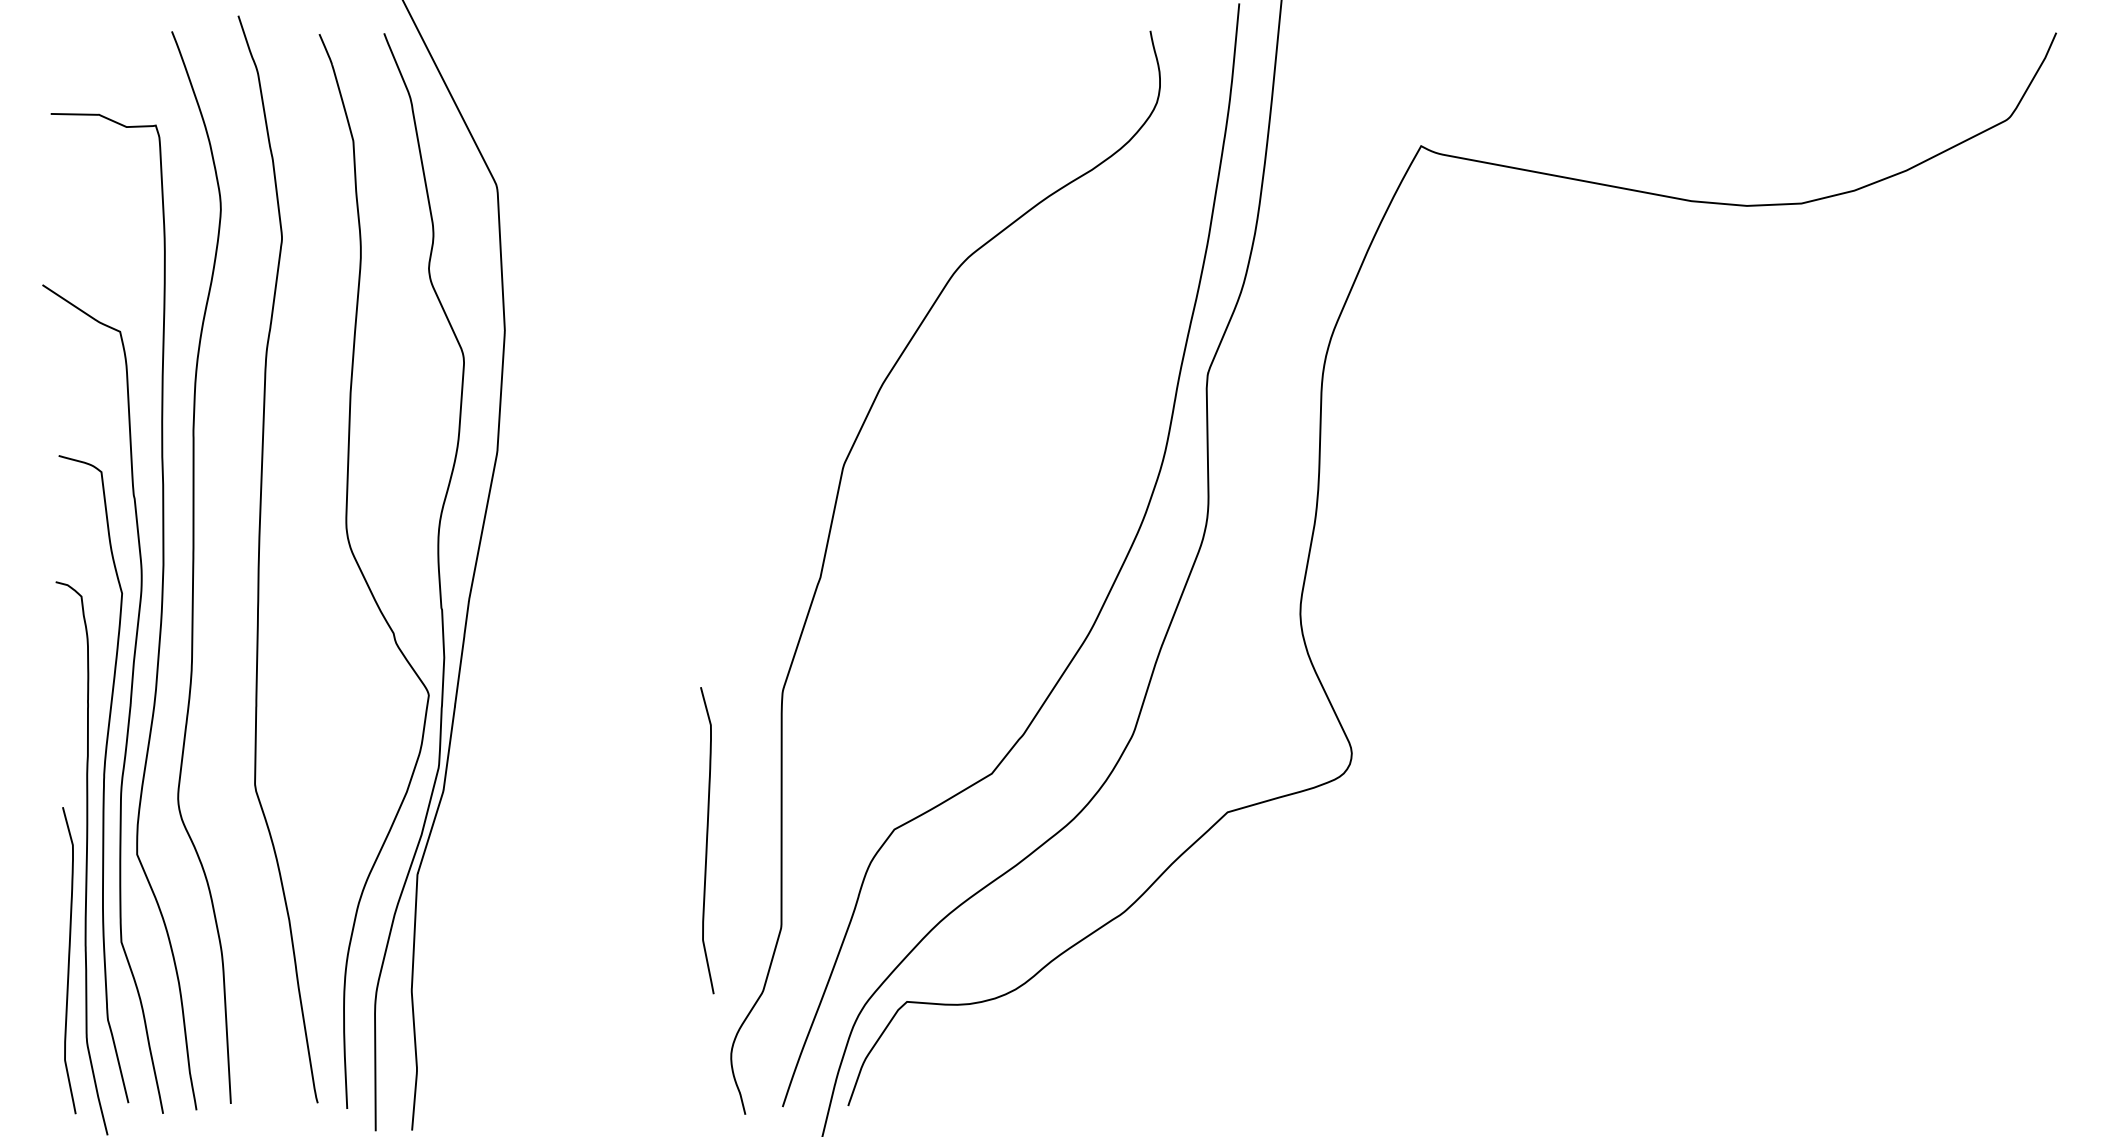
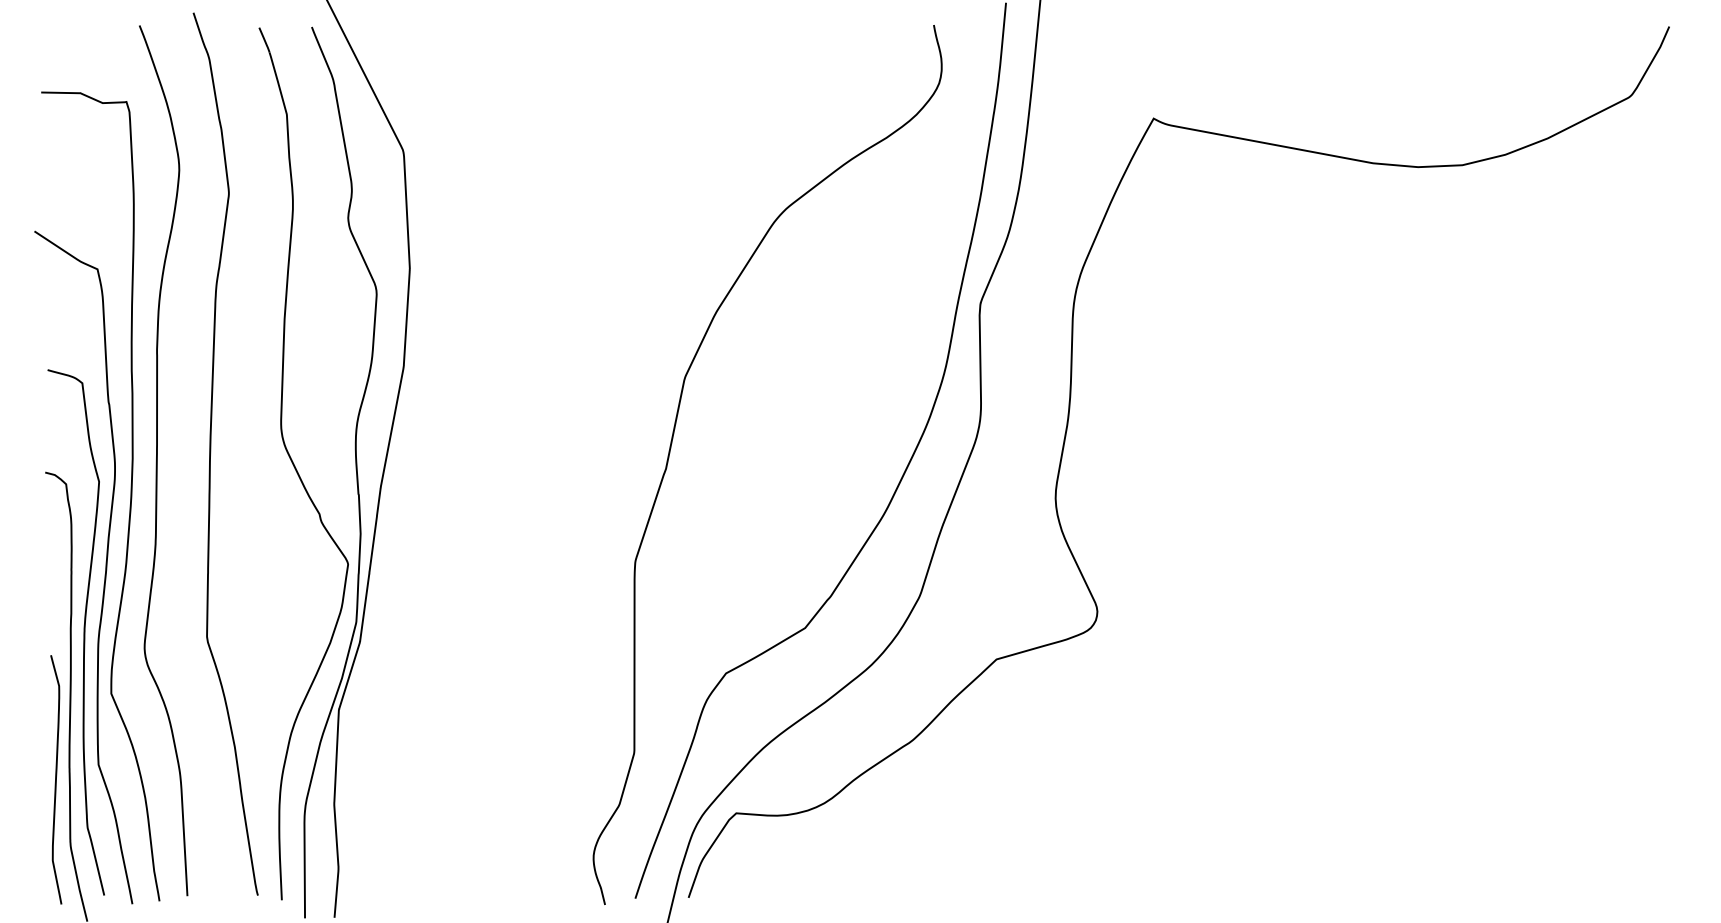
curve: (707, 840) -> (574, 682), removed

